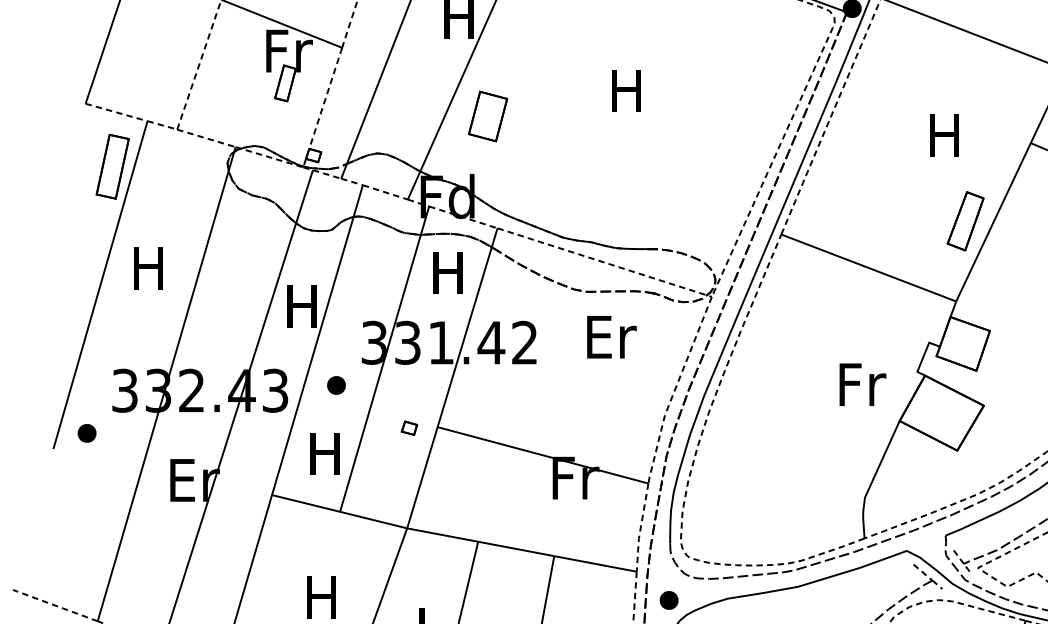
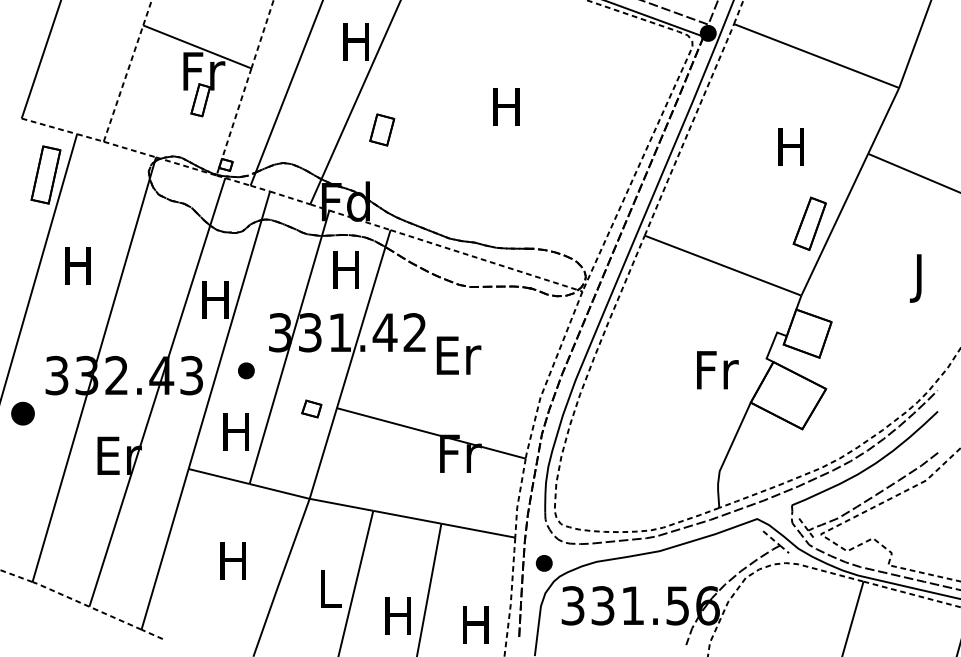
part: (488, 115) -> (382, 129), size x0.7
text: (611, 337) -> (458, 355), moved
part: (409, 428) -> (311, 409), size x1.4
part: (86, 433) -> (22, 413), size x1.4

